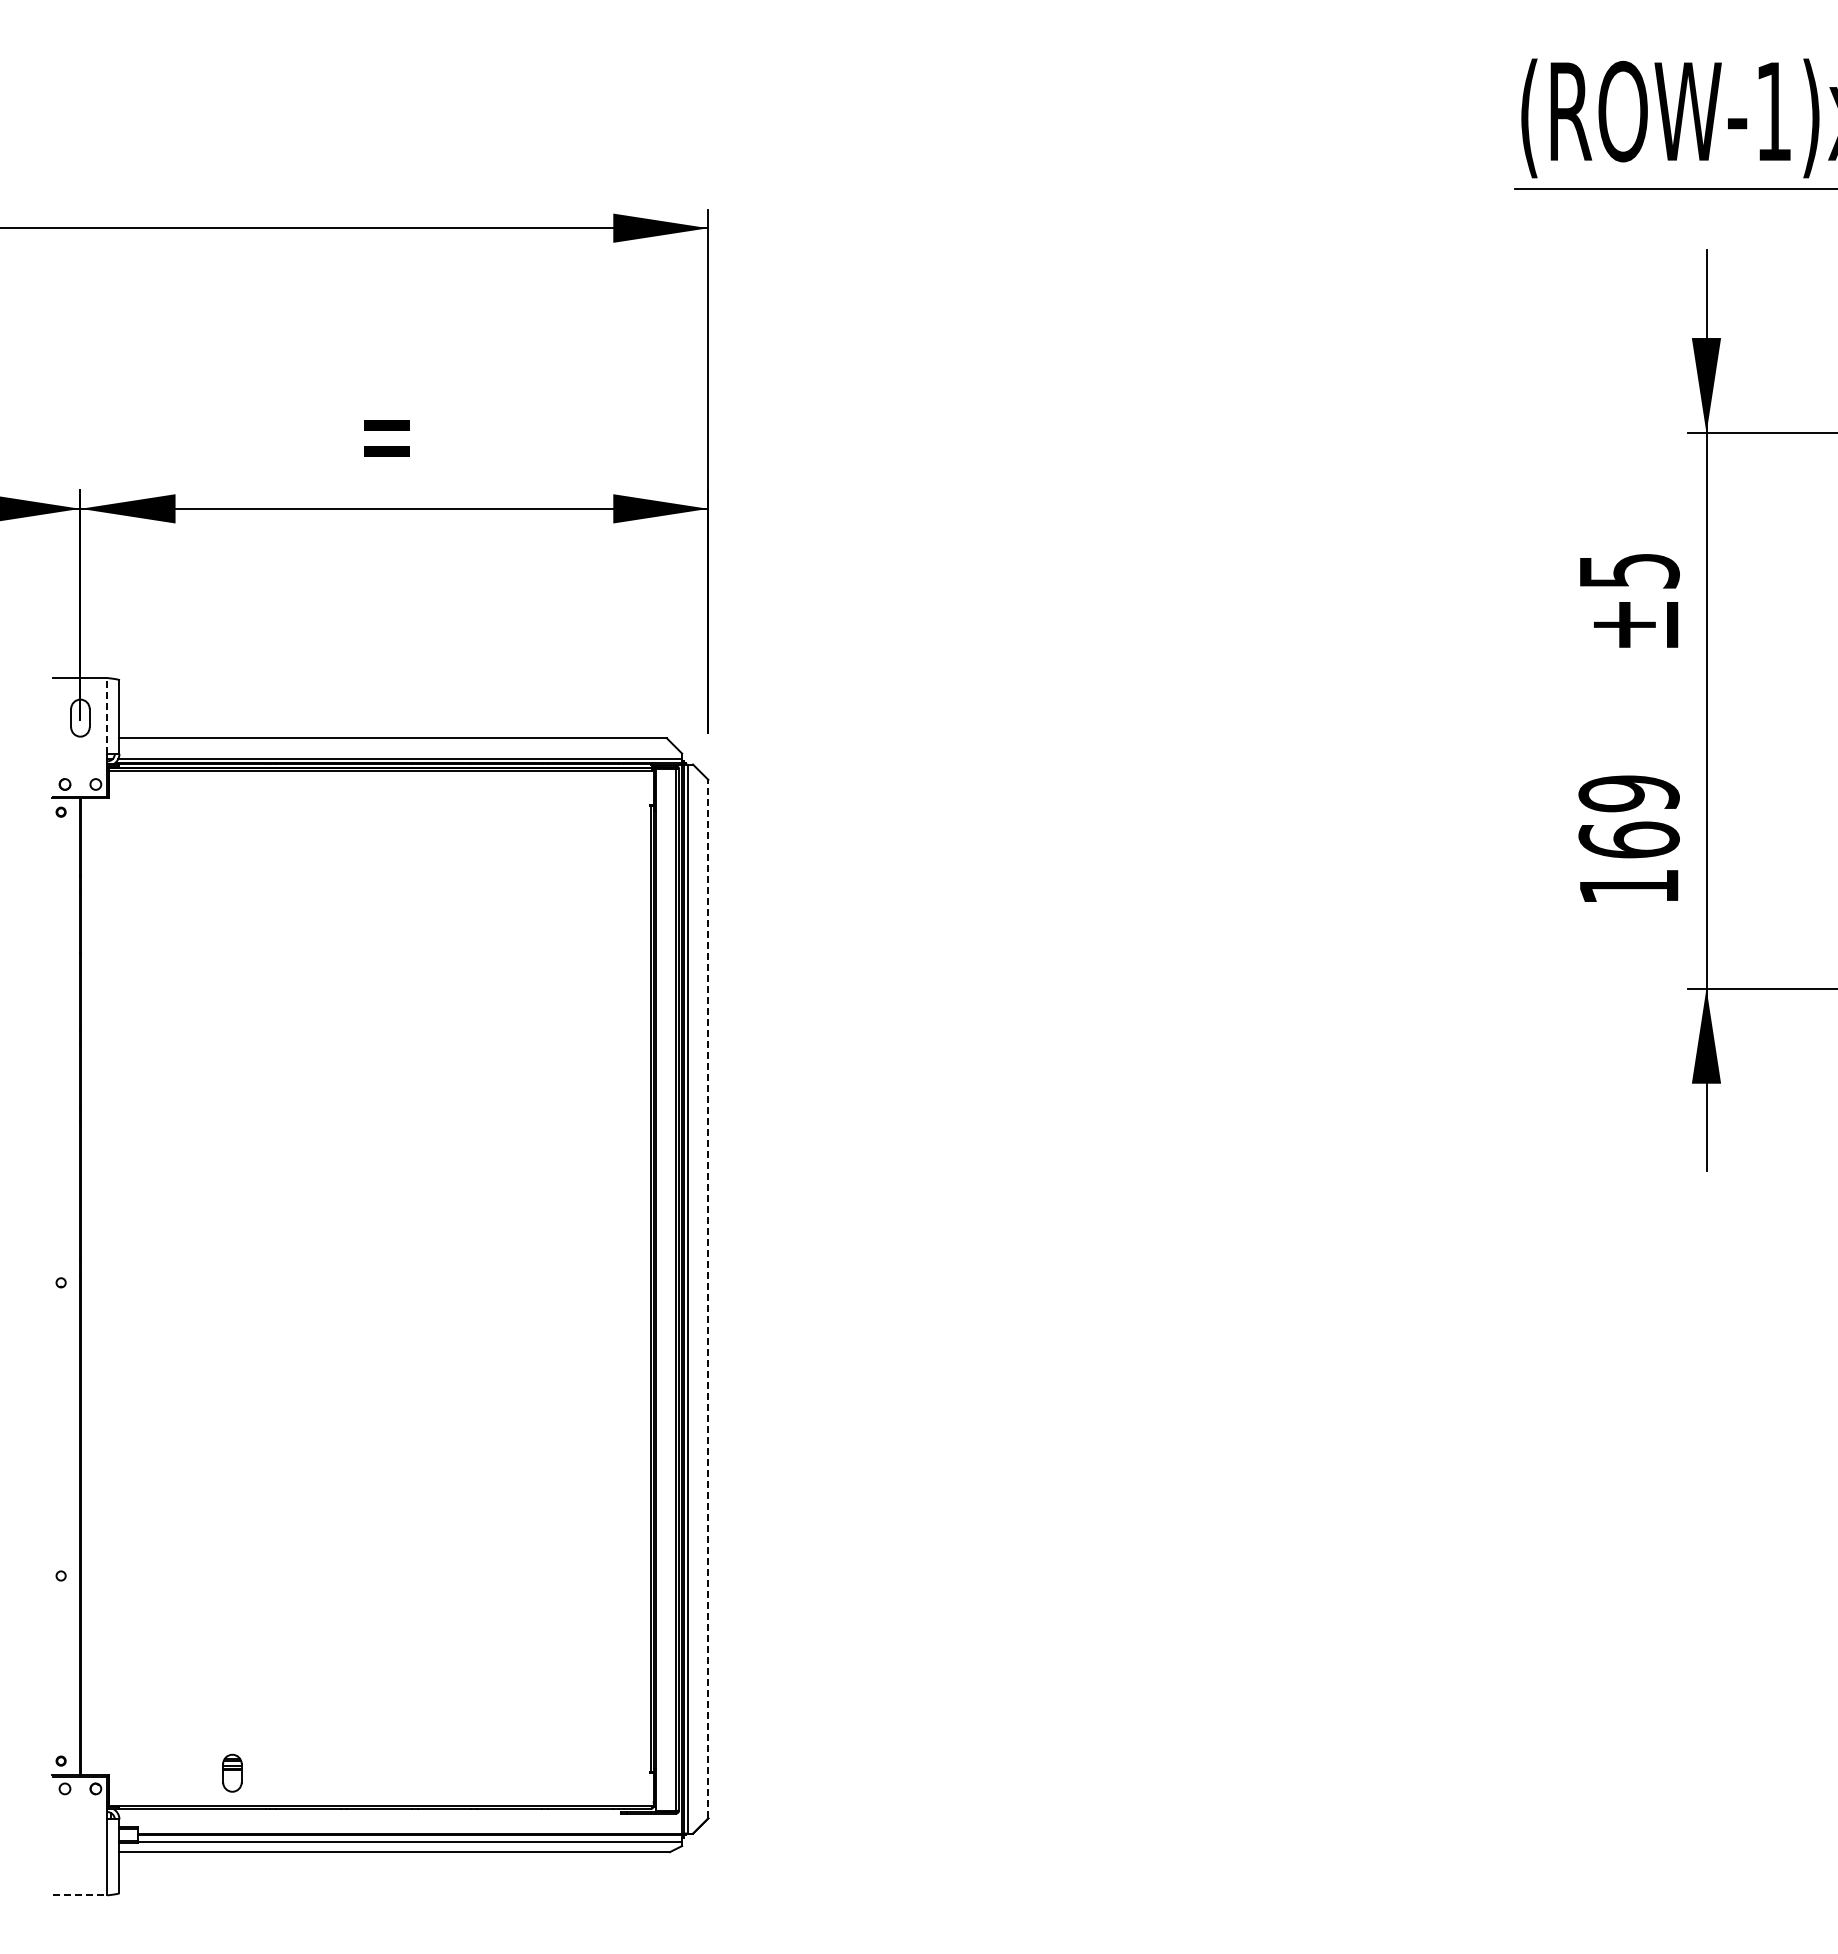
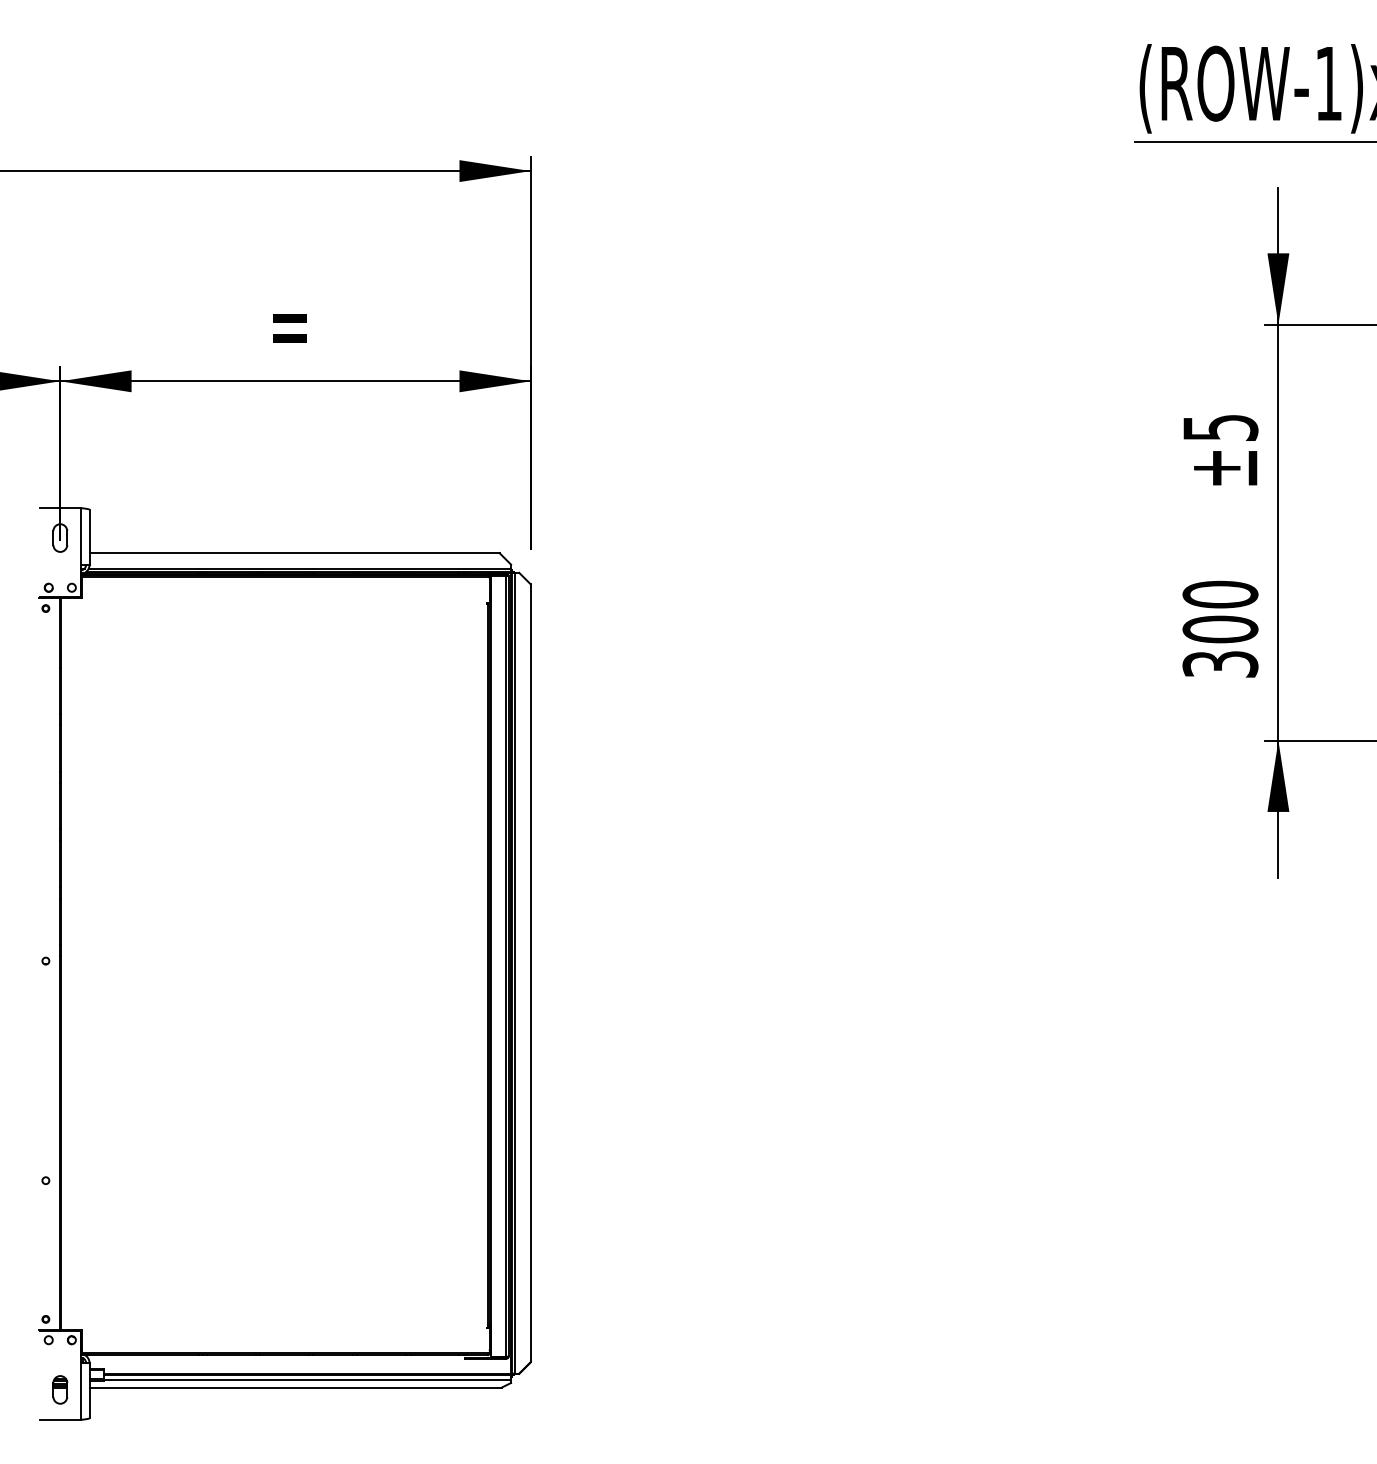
line: (107, 715) -> (80, 536), dashed -> solid
text: (1628, 839) -> (1219, 628), 169 -> 300
line: (708, 1298) -> (530, 972), dashed -> solid
part: (232, 1772) -> (60, 1389), moved
line: (80, 1895) -> (60, 1420), dashed -> solid

